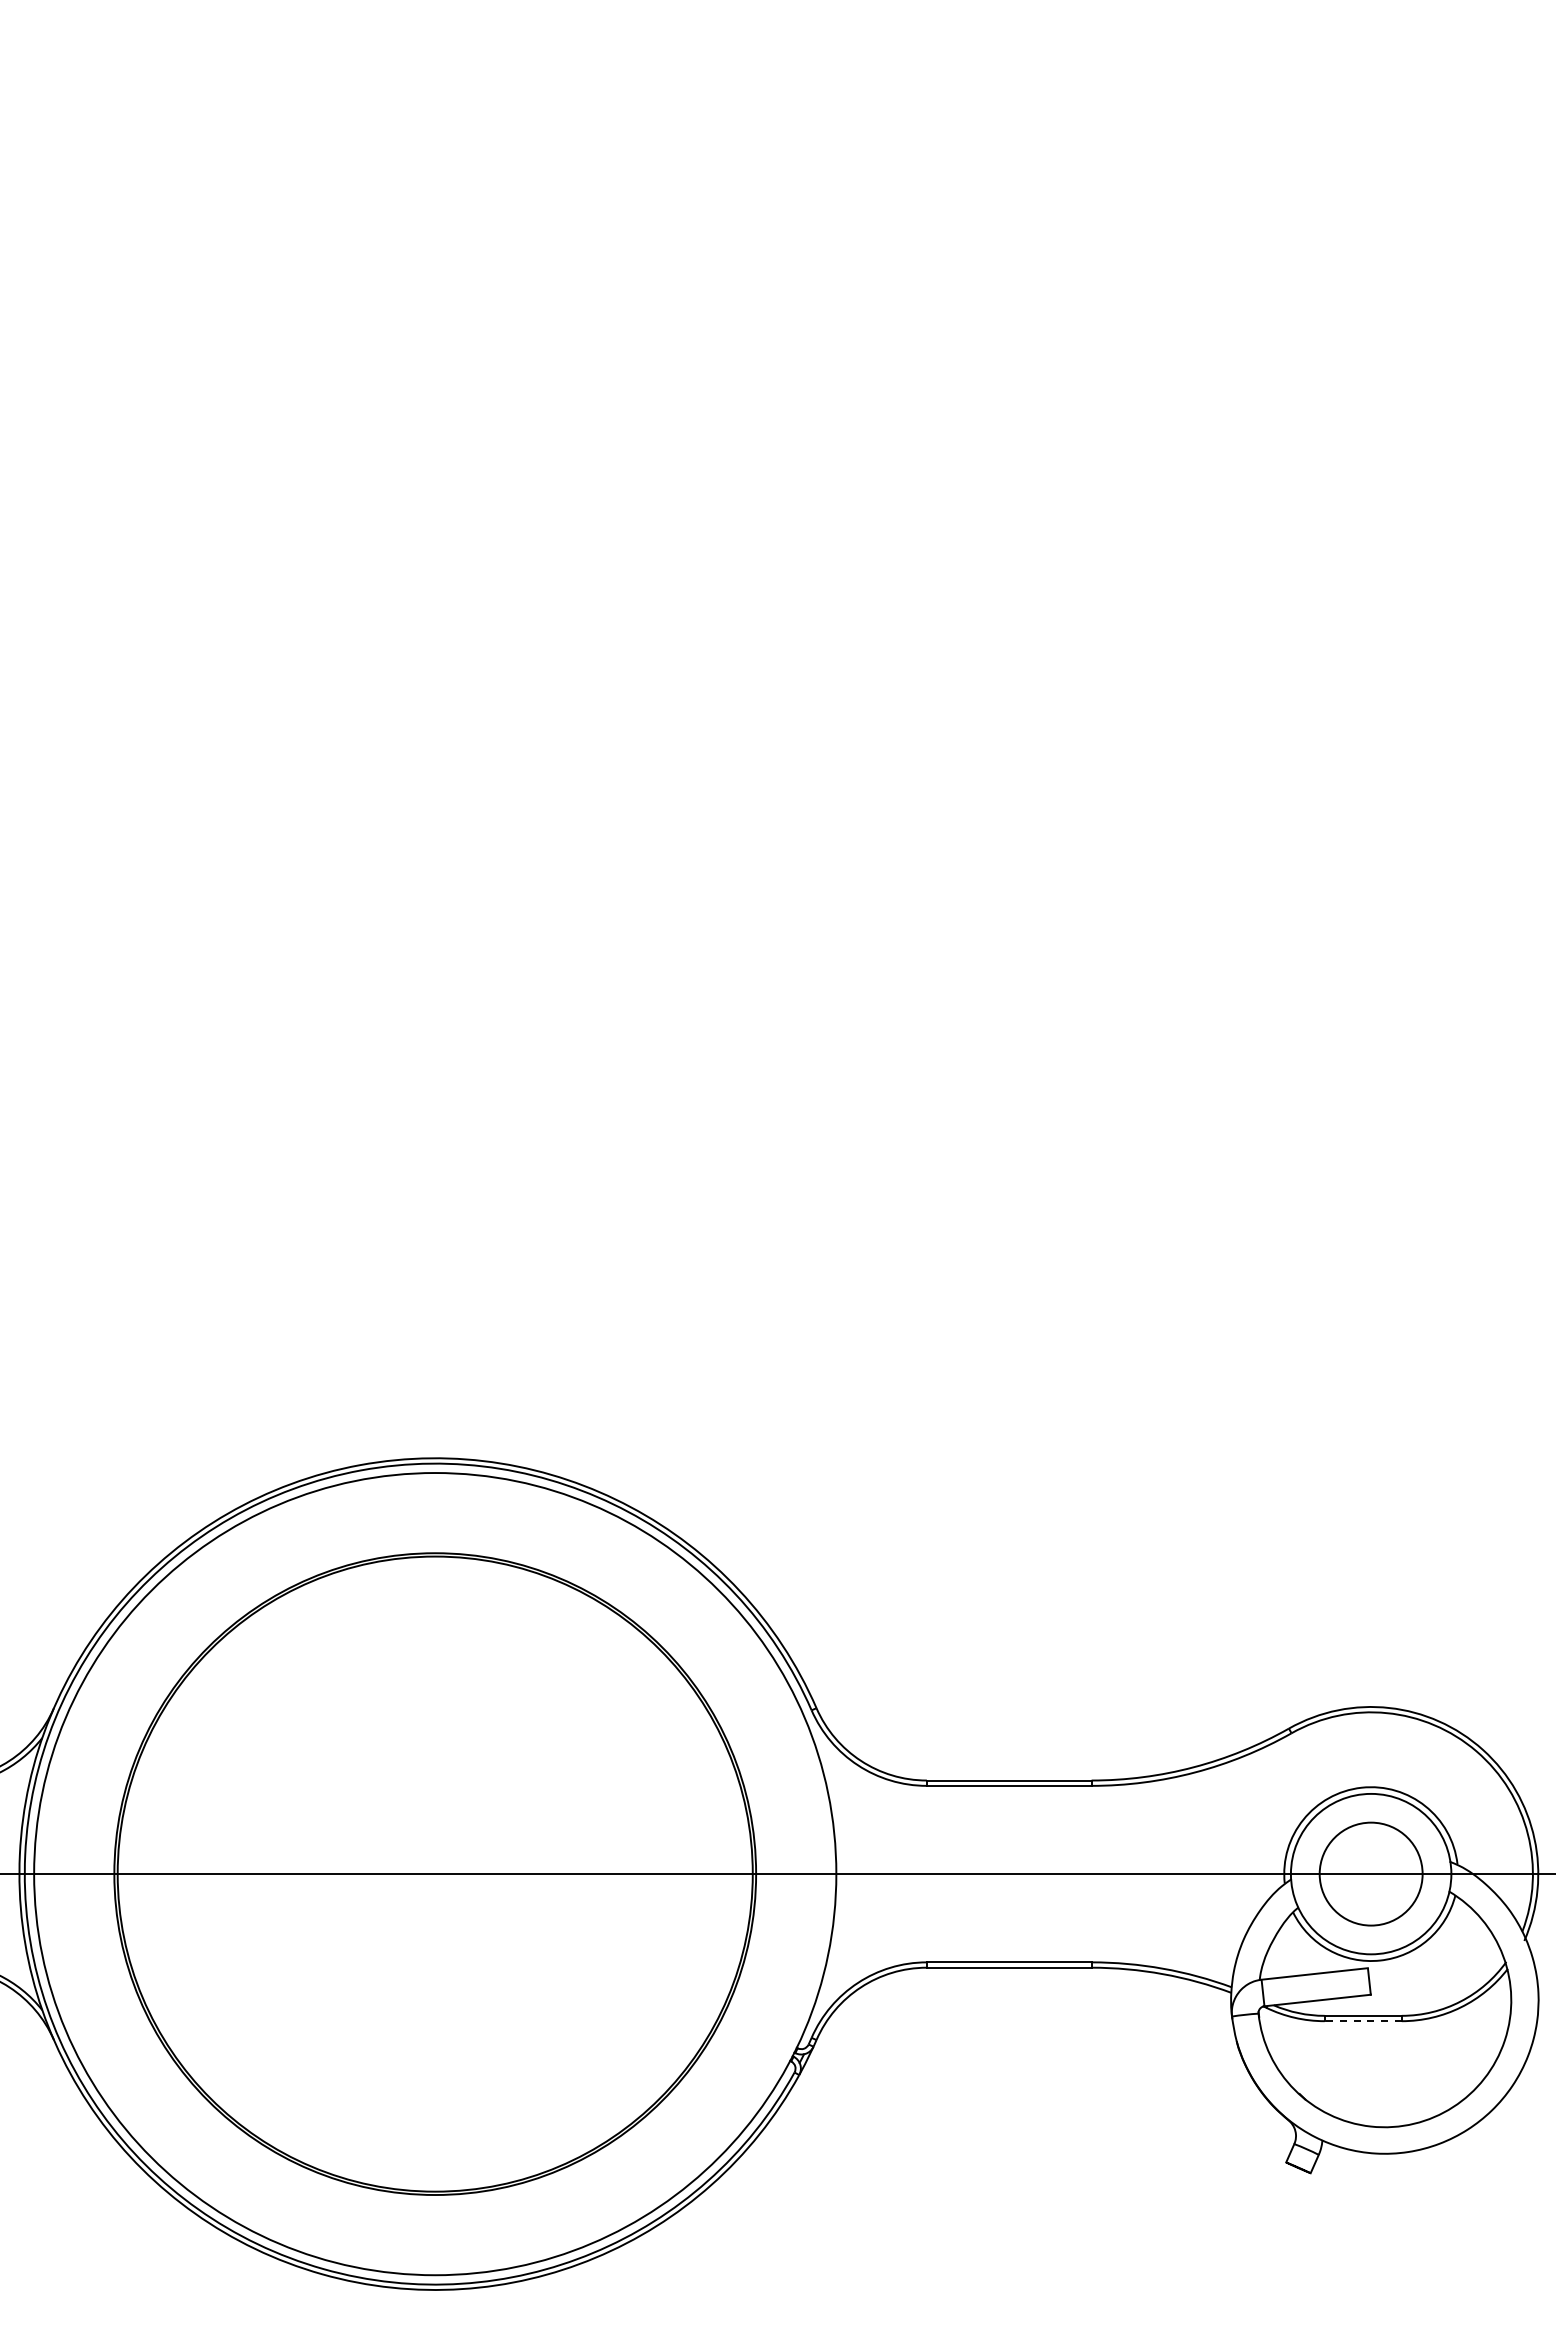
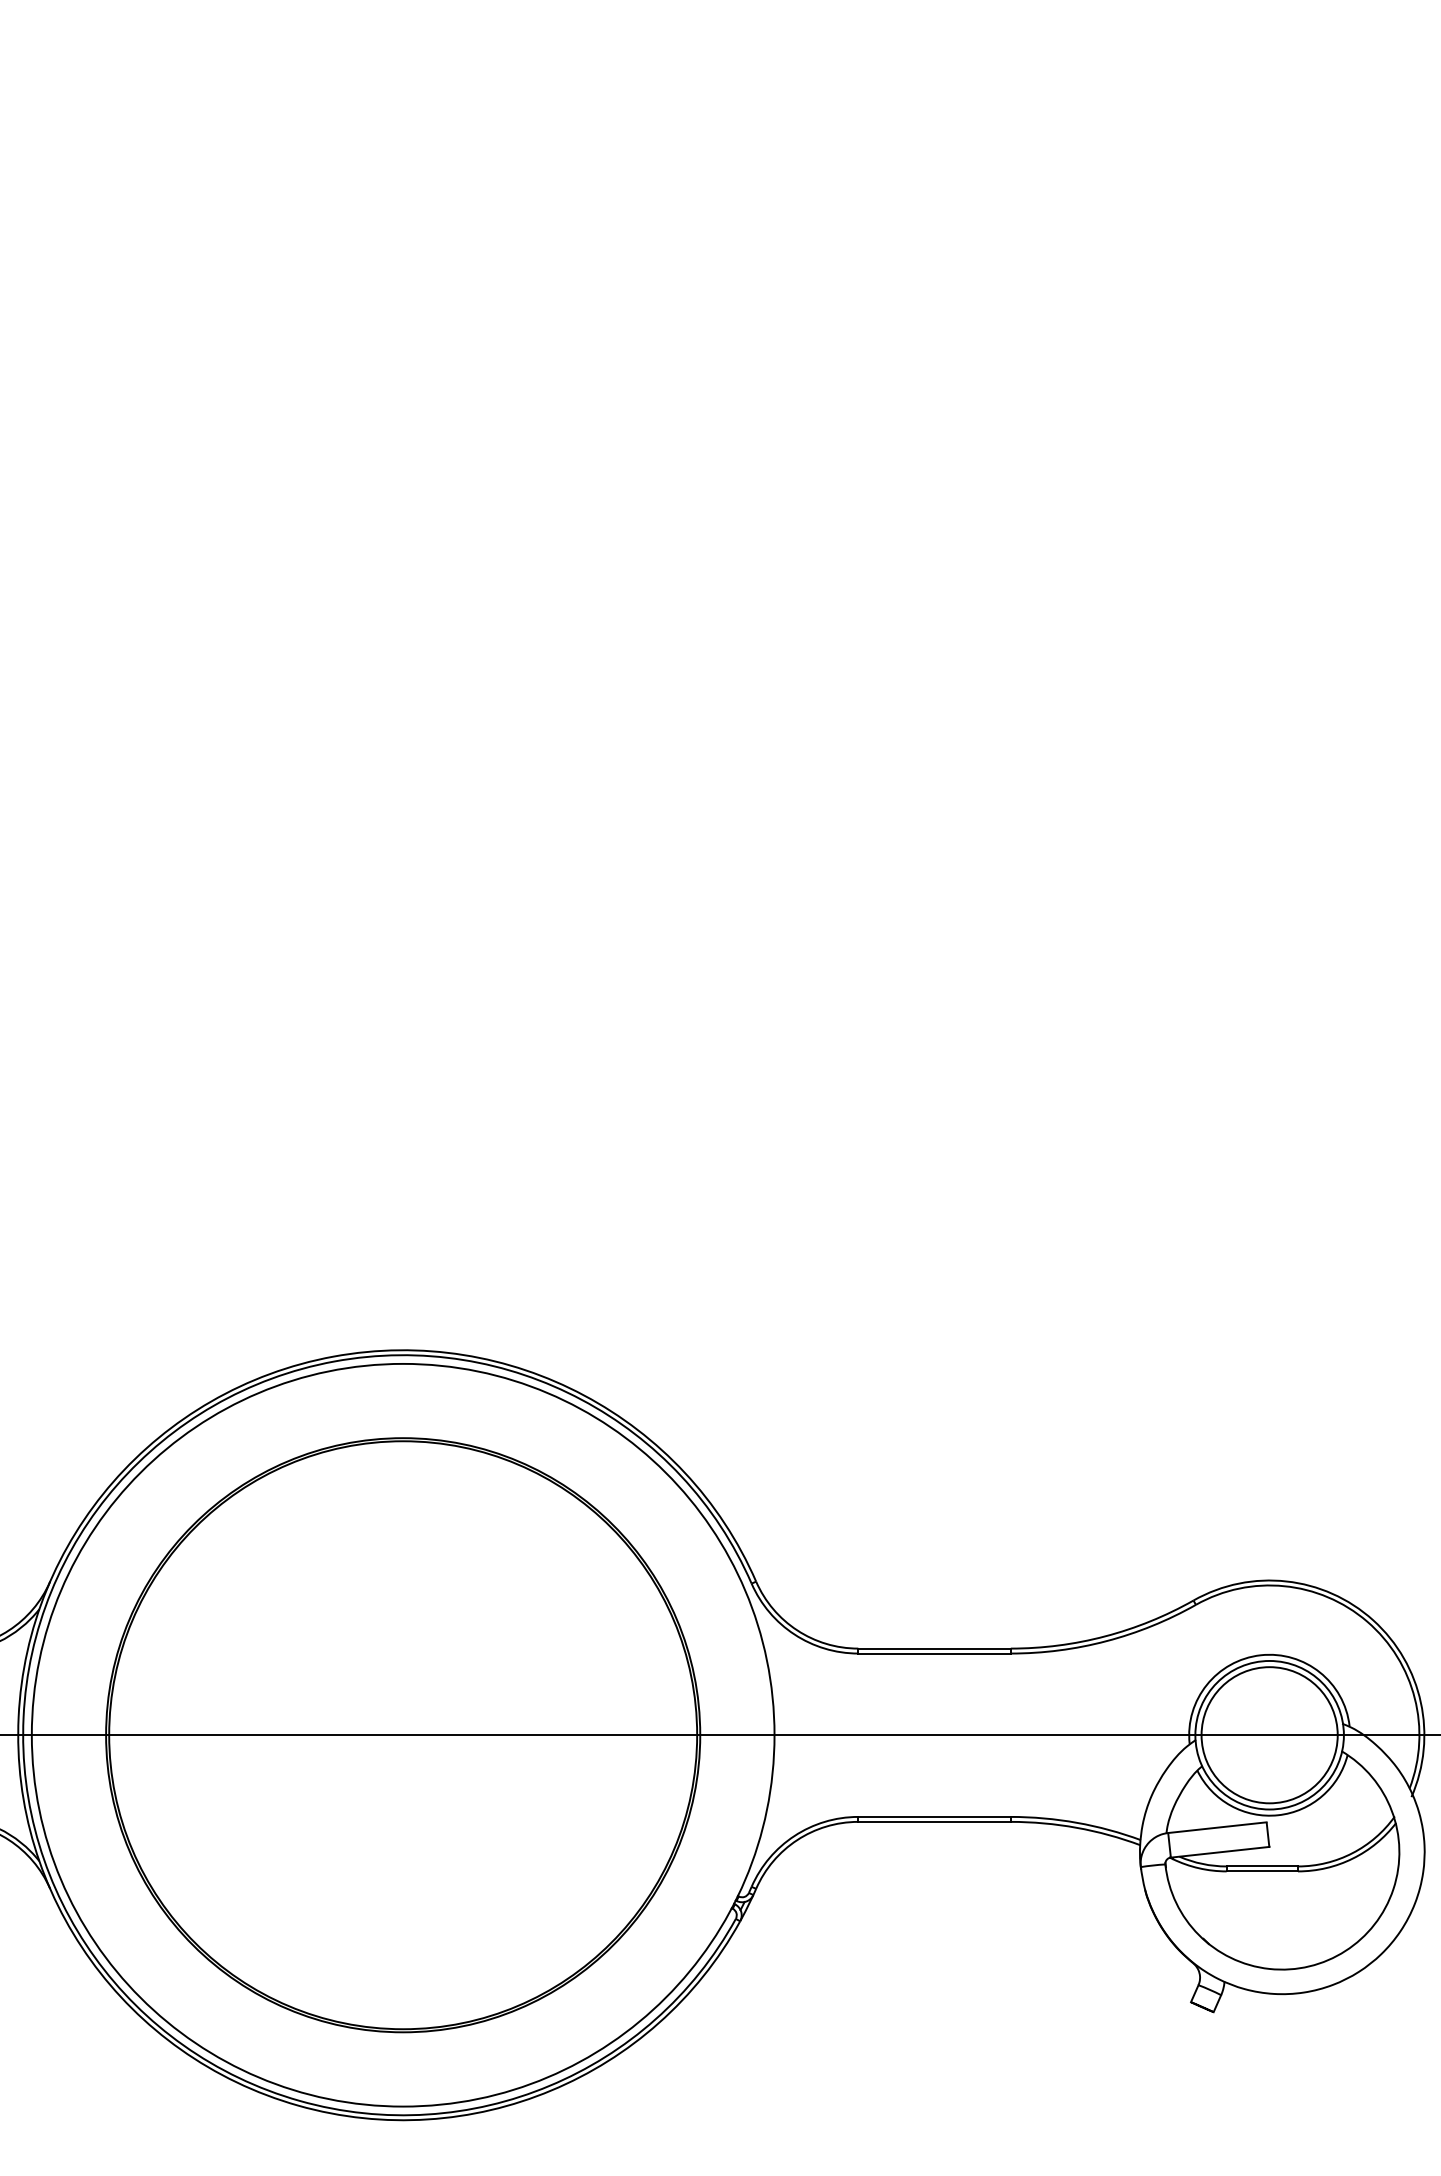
circle: (1370, 1873) -> (1269, 1734), size x1.43
line: (1363, 2021) -> (1262, 1871), dashed -> solid

